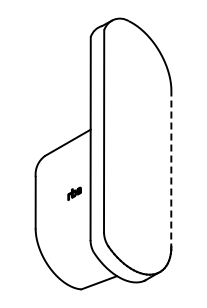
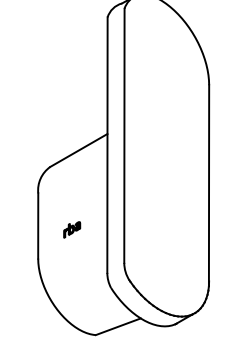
line: (171, 170) -> (209, 185), dashed -> solid
part: (74, 193) -> (72, 229), moved

